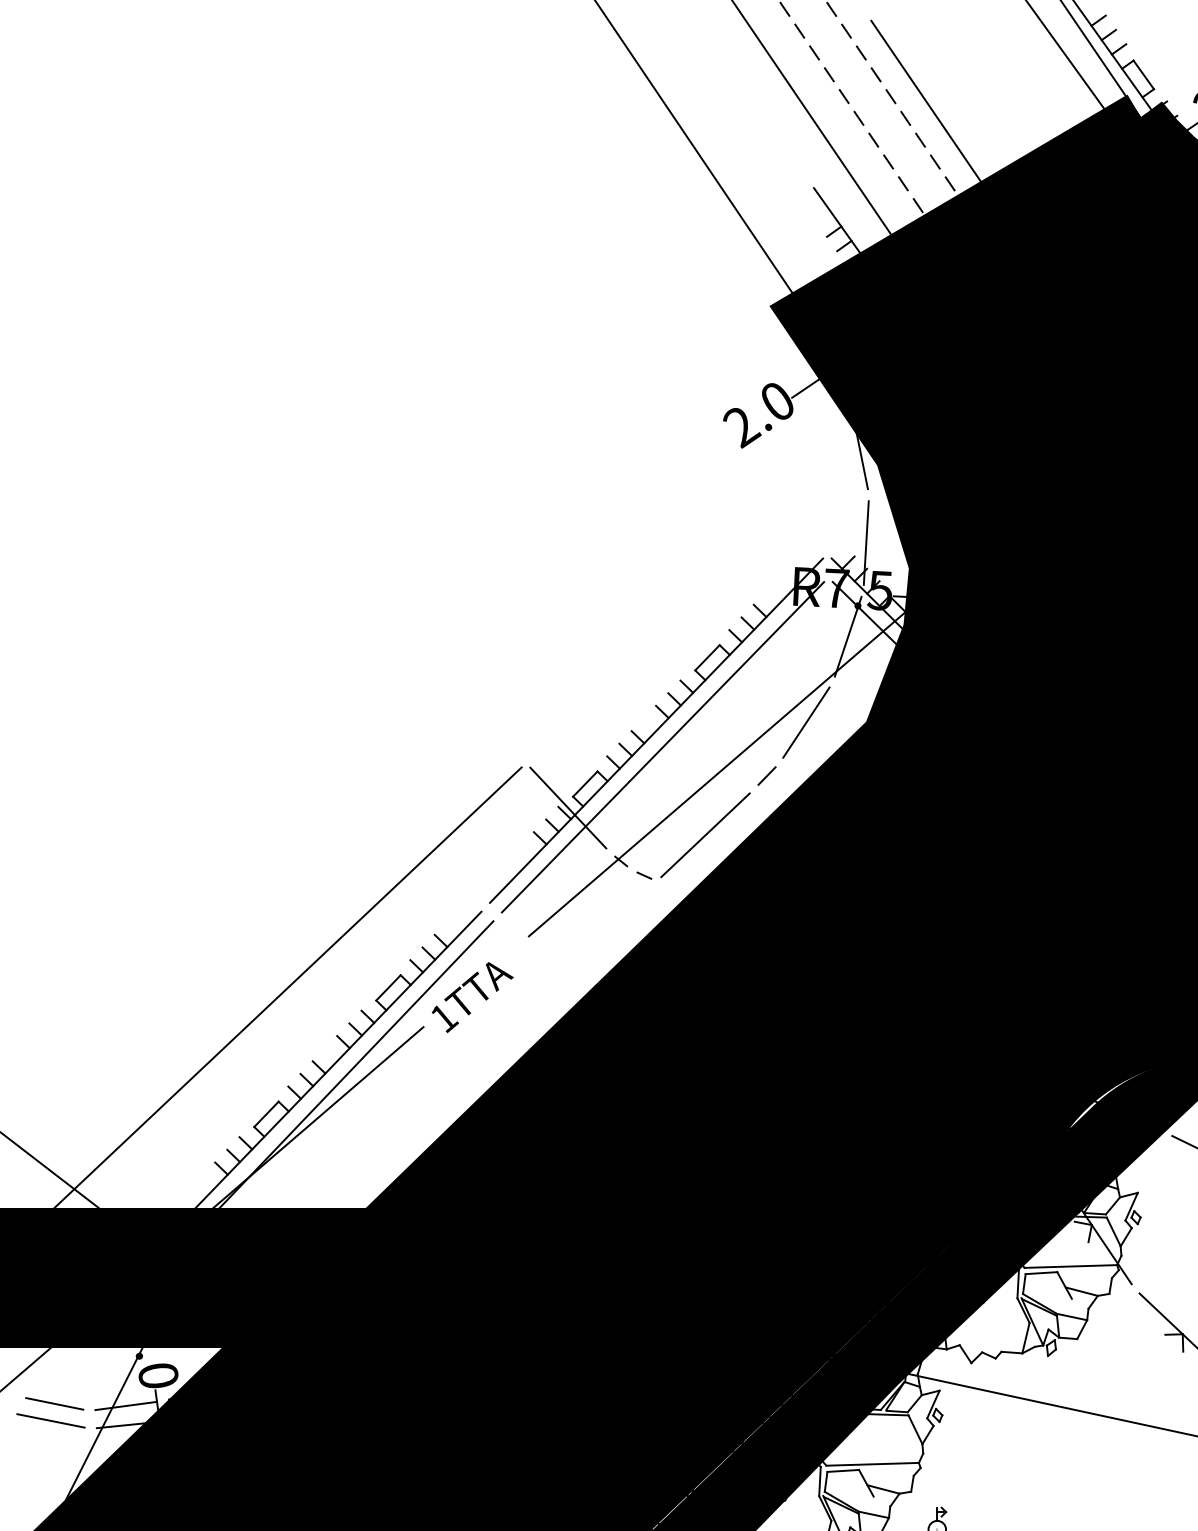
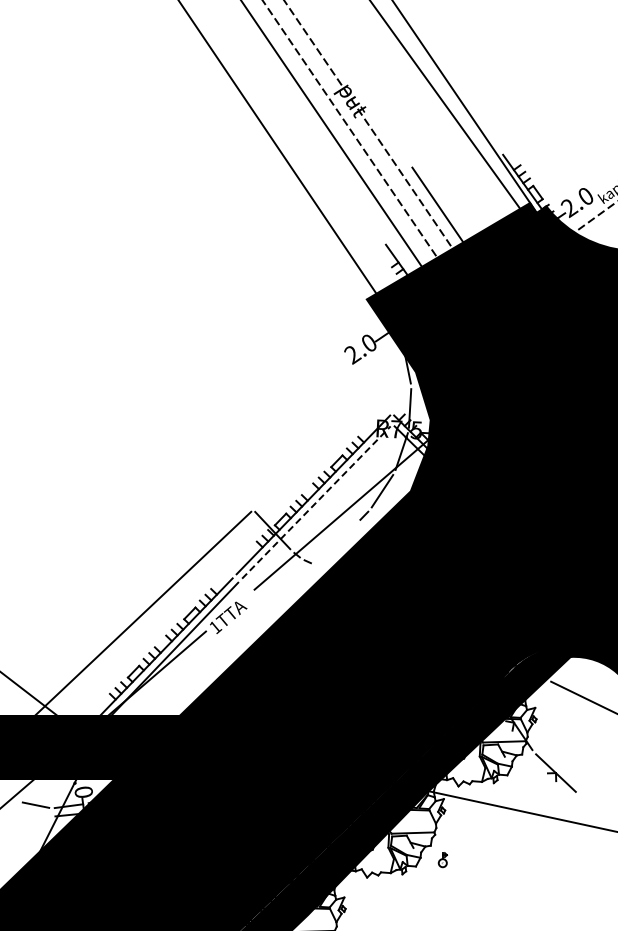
line: (663, 747) -> (316, 502), solid -> dashed
line: (704, 833) -> (335, 542), removed
line: (49, 1419) -> (33, 812), removed

